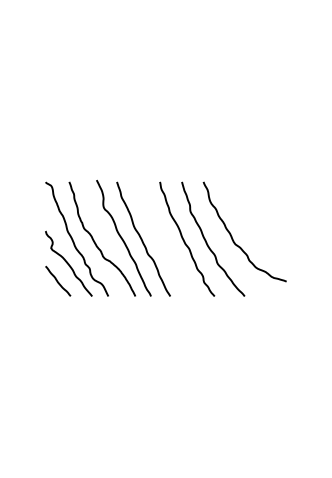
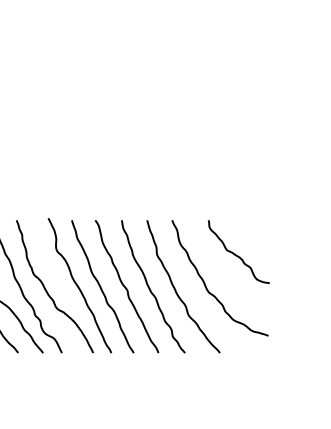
curve: (258, 210) -> (235, 253), added
curve: (163, 238) -> (125, 285), added

